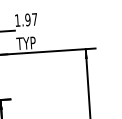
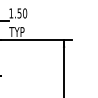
text: (31, 19) -> (22, 13), 1.97 -> 1.50

